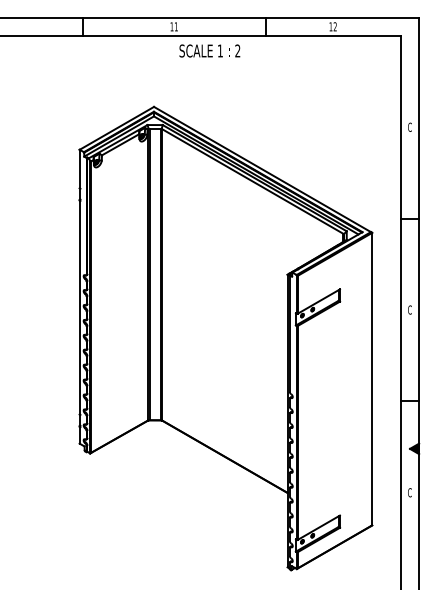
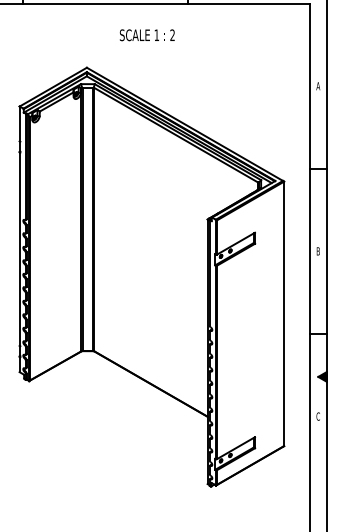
text: (209, 50) -> (146, 34), moved
text: (409, 126) -> (317, 85), C -> A
text: (409, 309) -> (317, 250), C -> B

